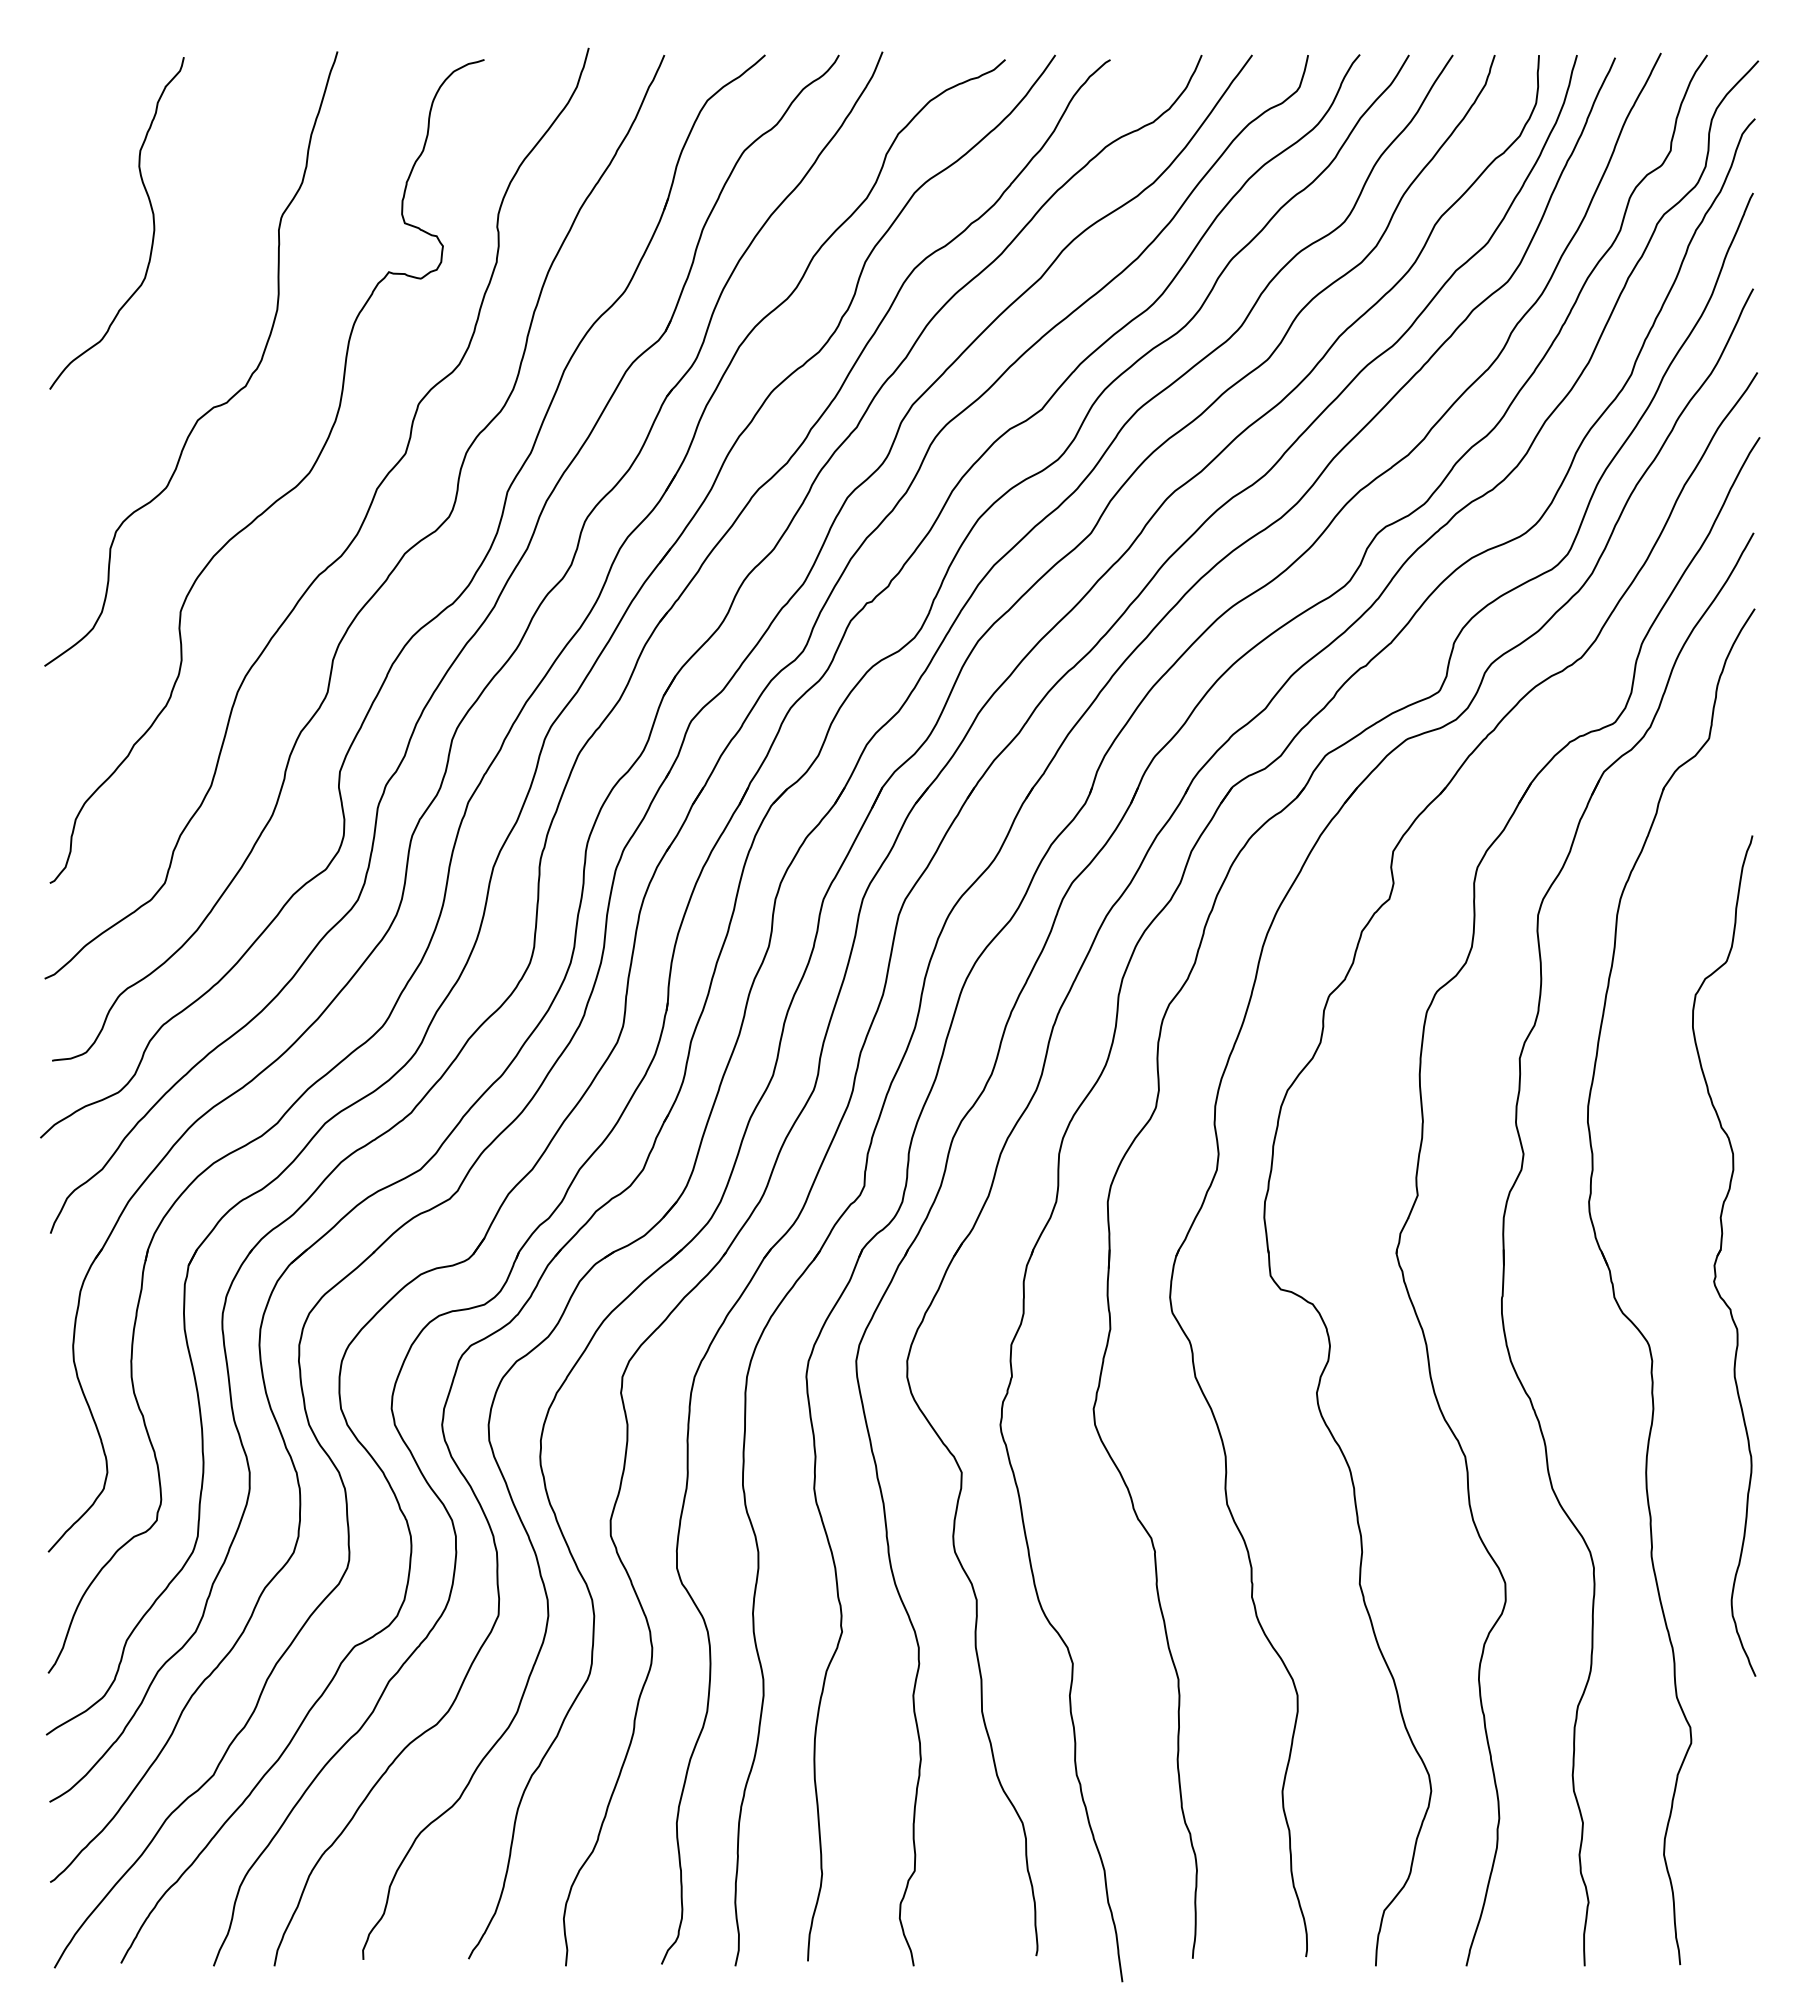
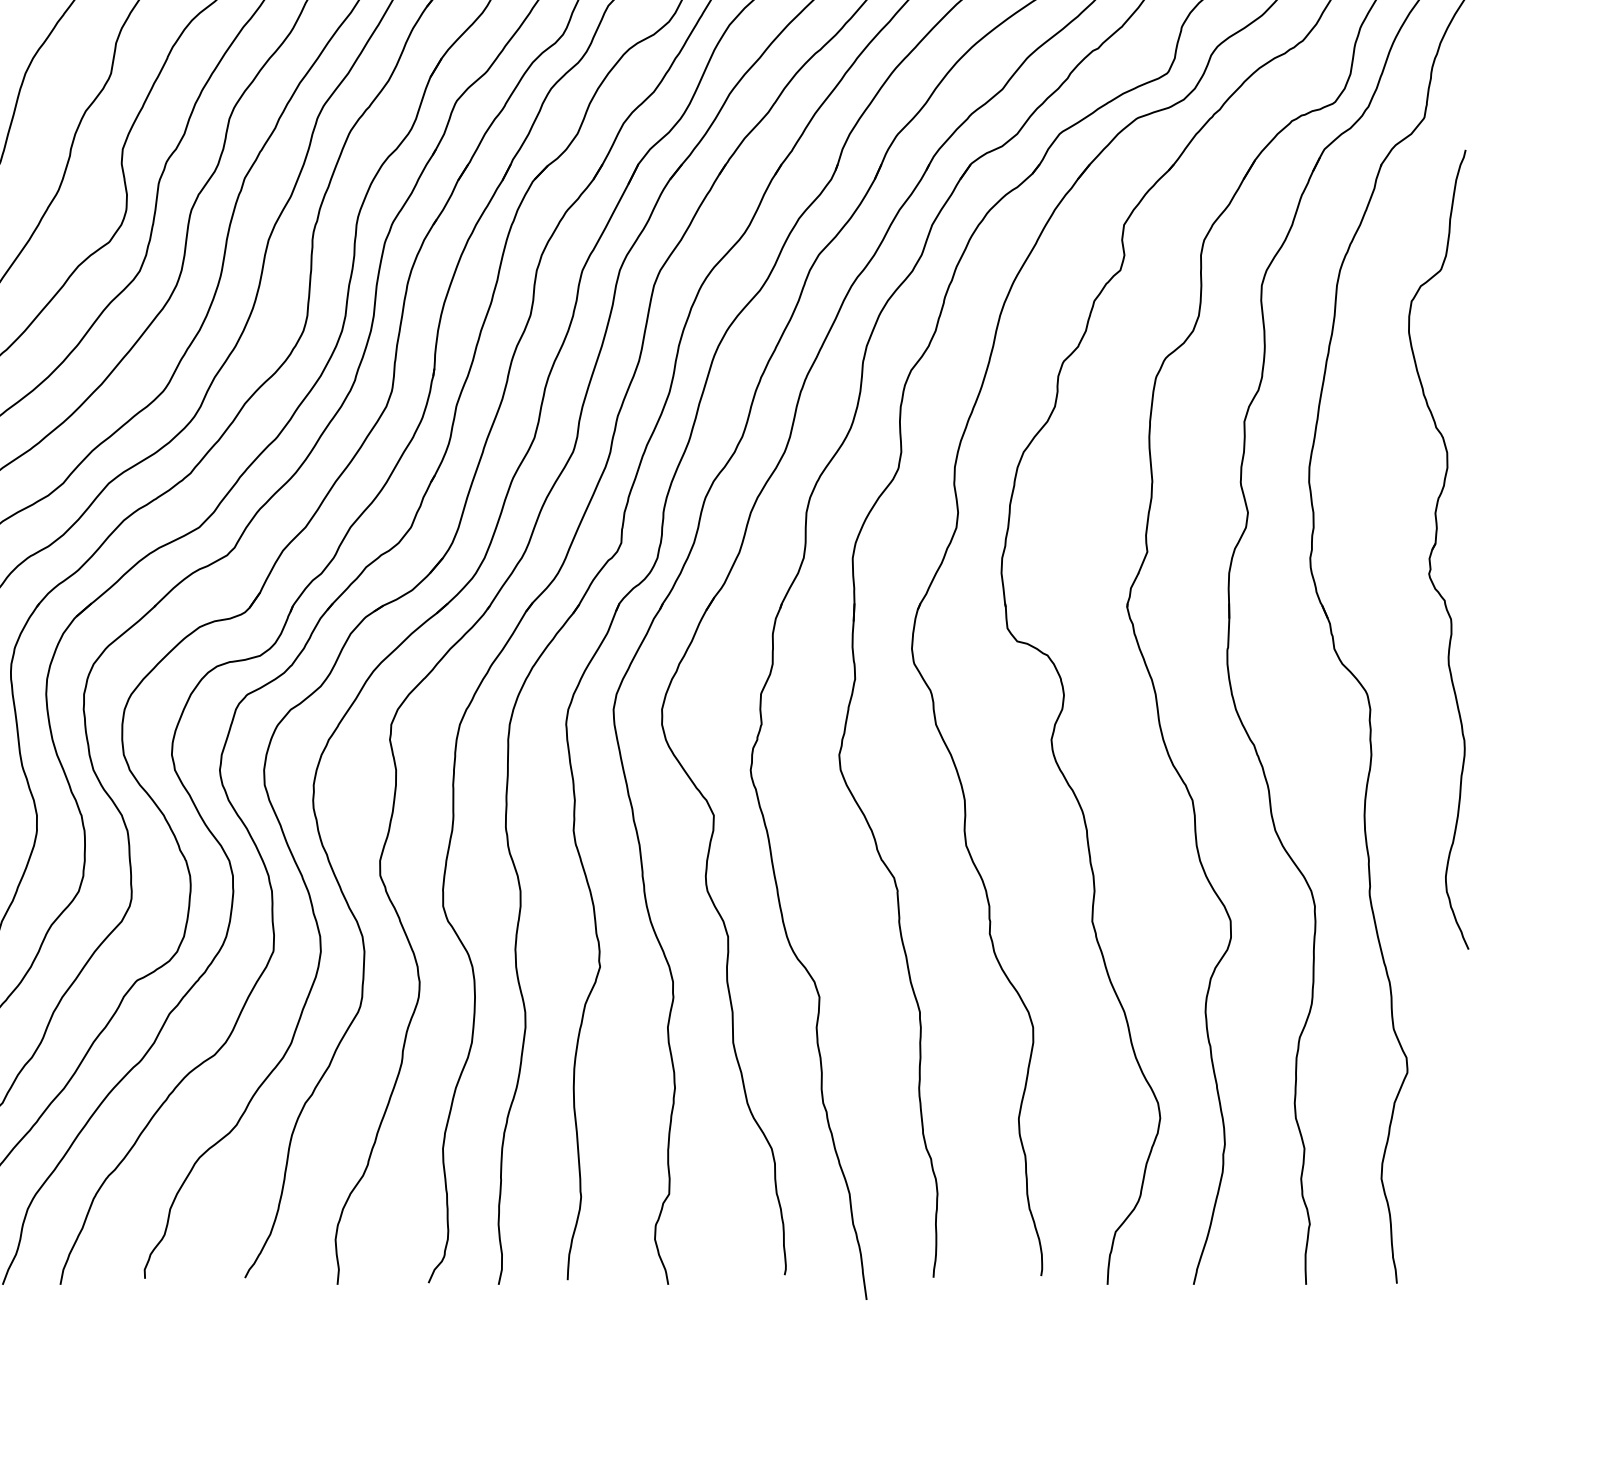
part: (1724, 1255) -> (1439, 549), moved

